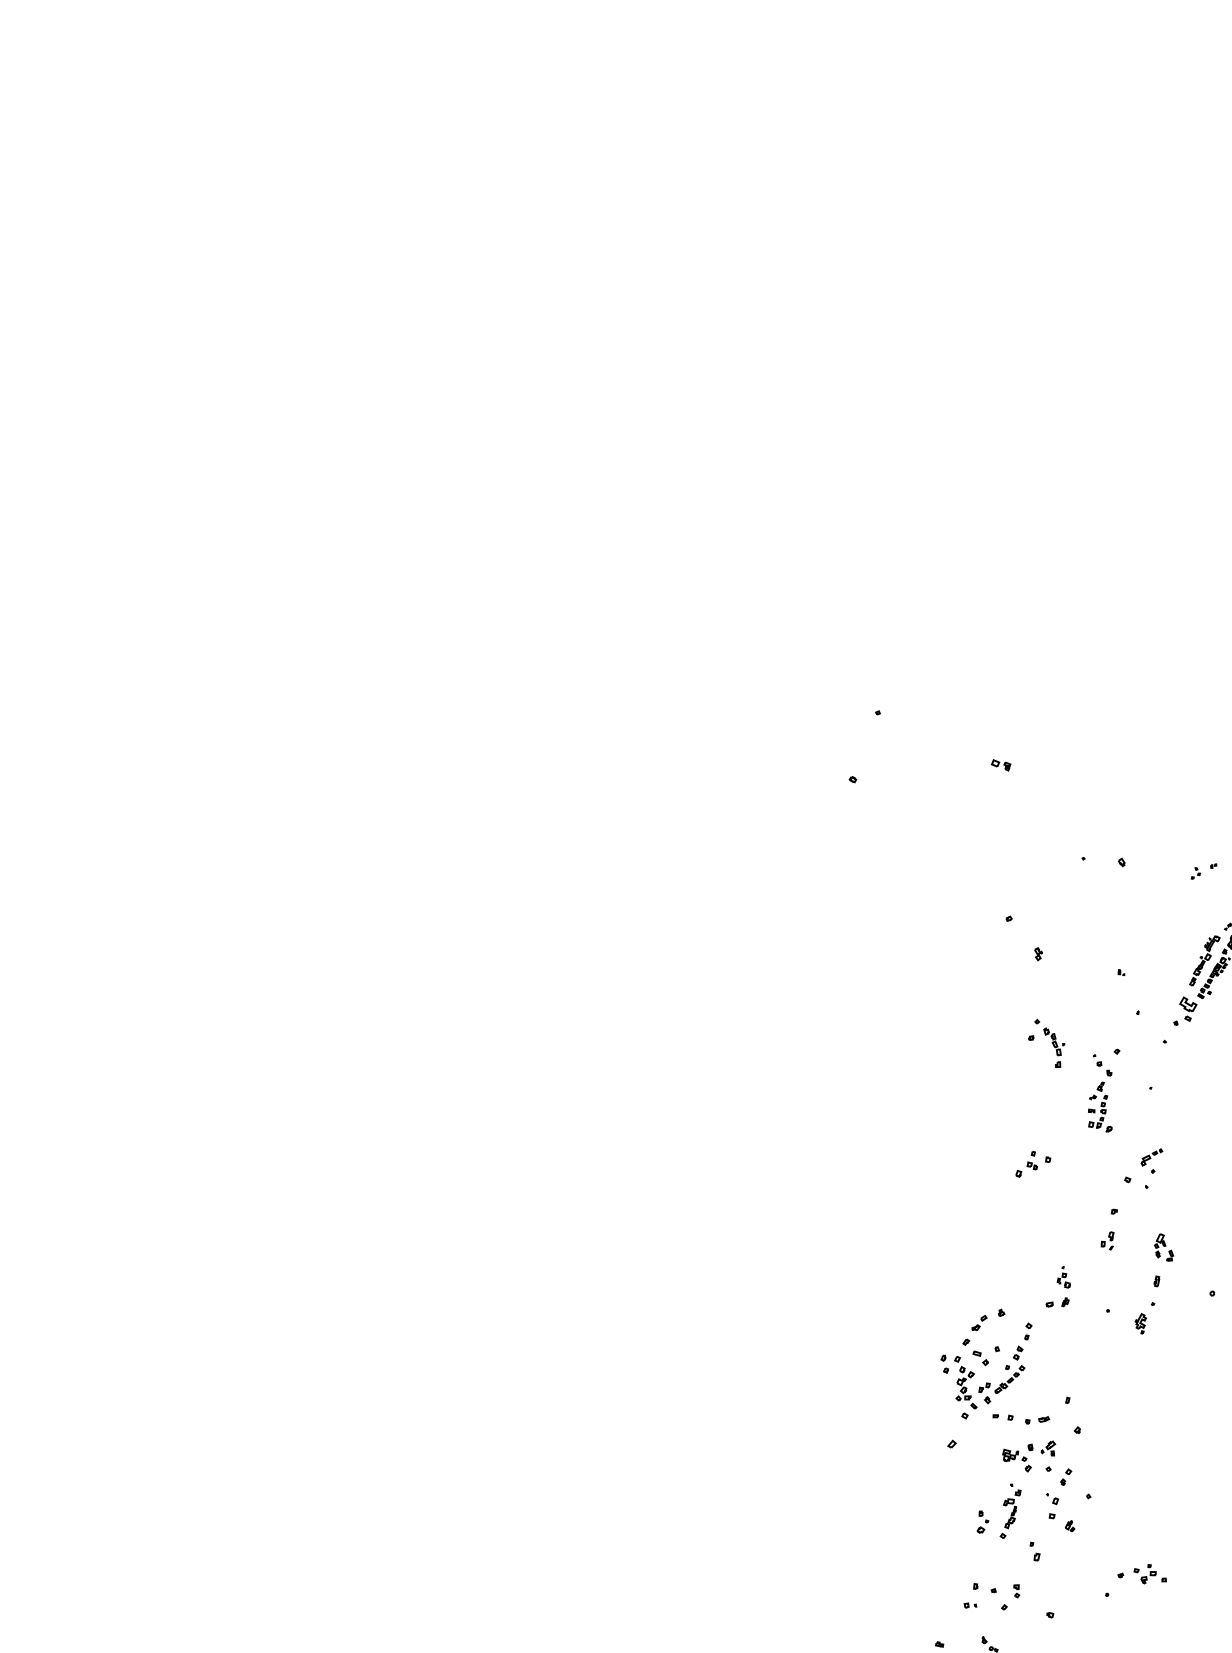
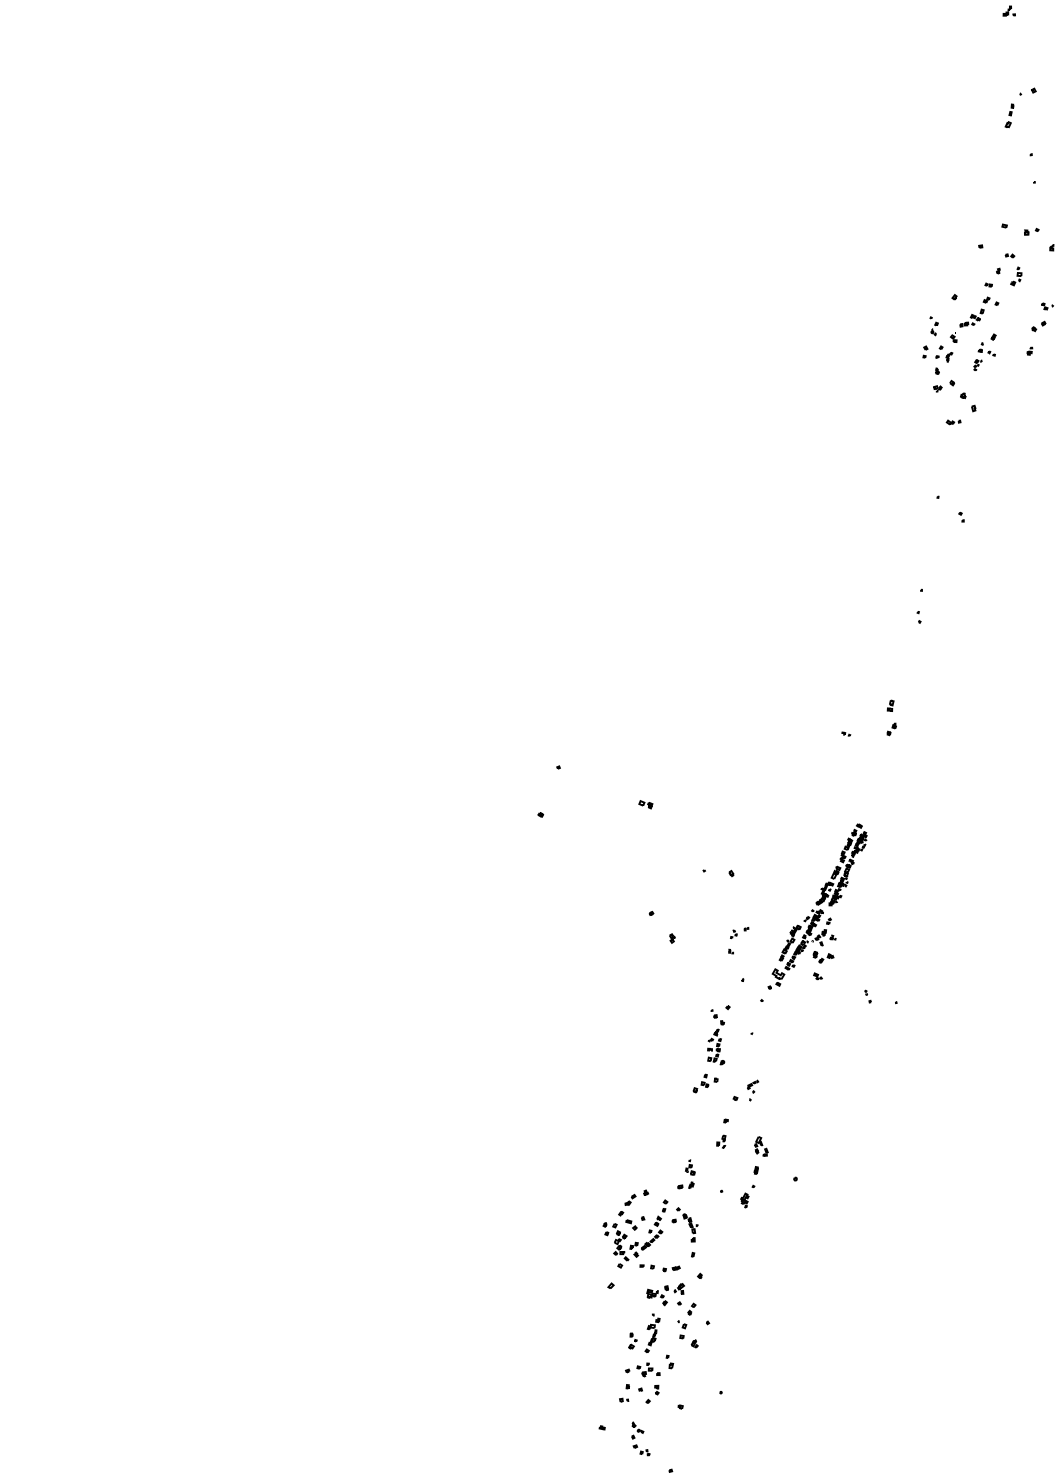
part: (1203, 872) -> (739, 933), moved
part: (1045, 1042) -> (684, 1224), moved
part: (1033, 1164) -> (705, 1083), moved
part: (1153, 1168) -> (753, 1090), size x0.71
part: (1141, 1573) -> (642, 1369), moved

